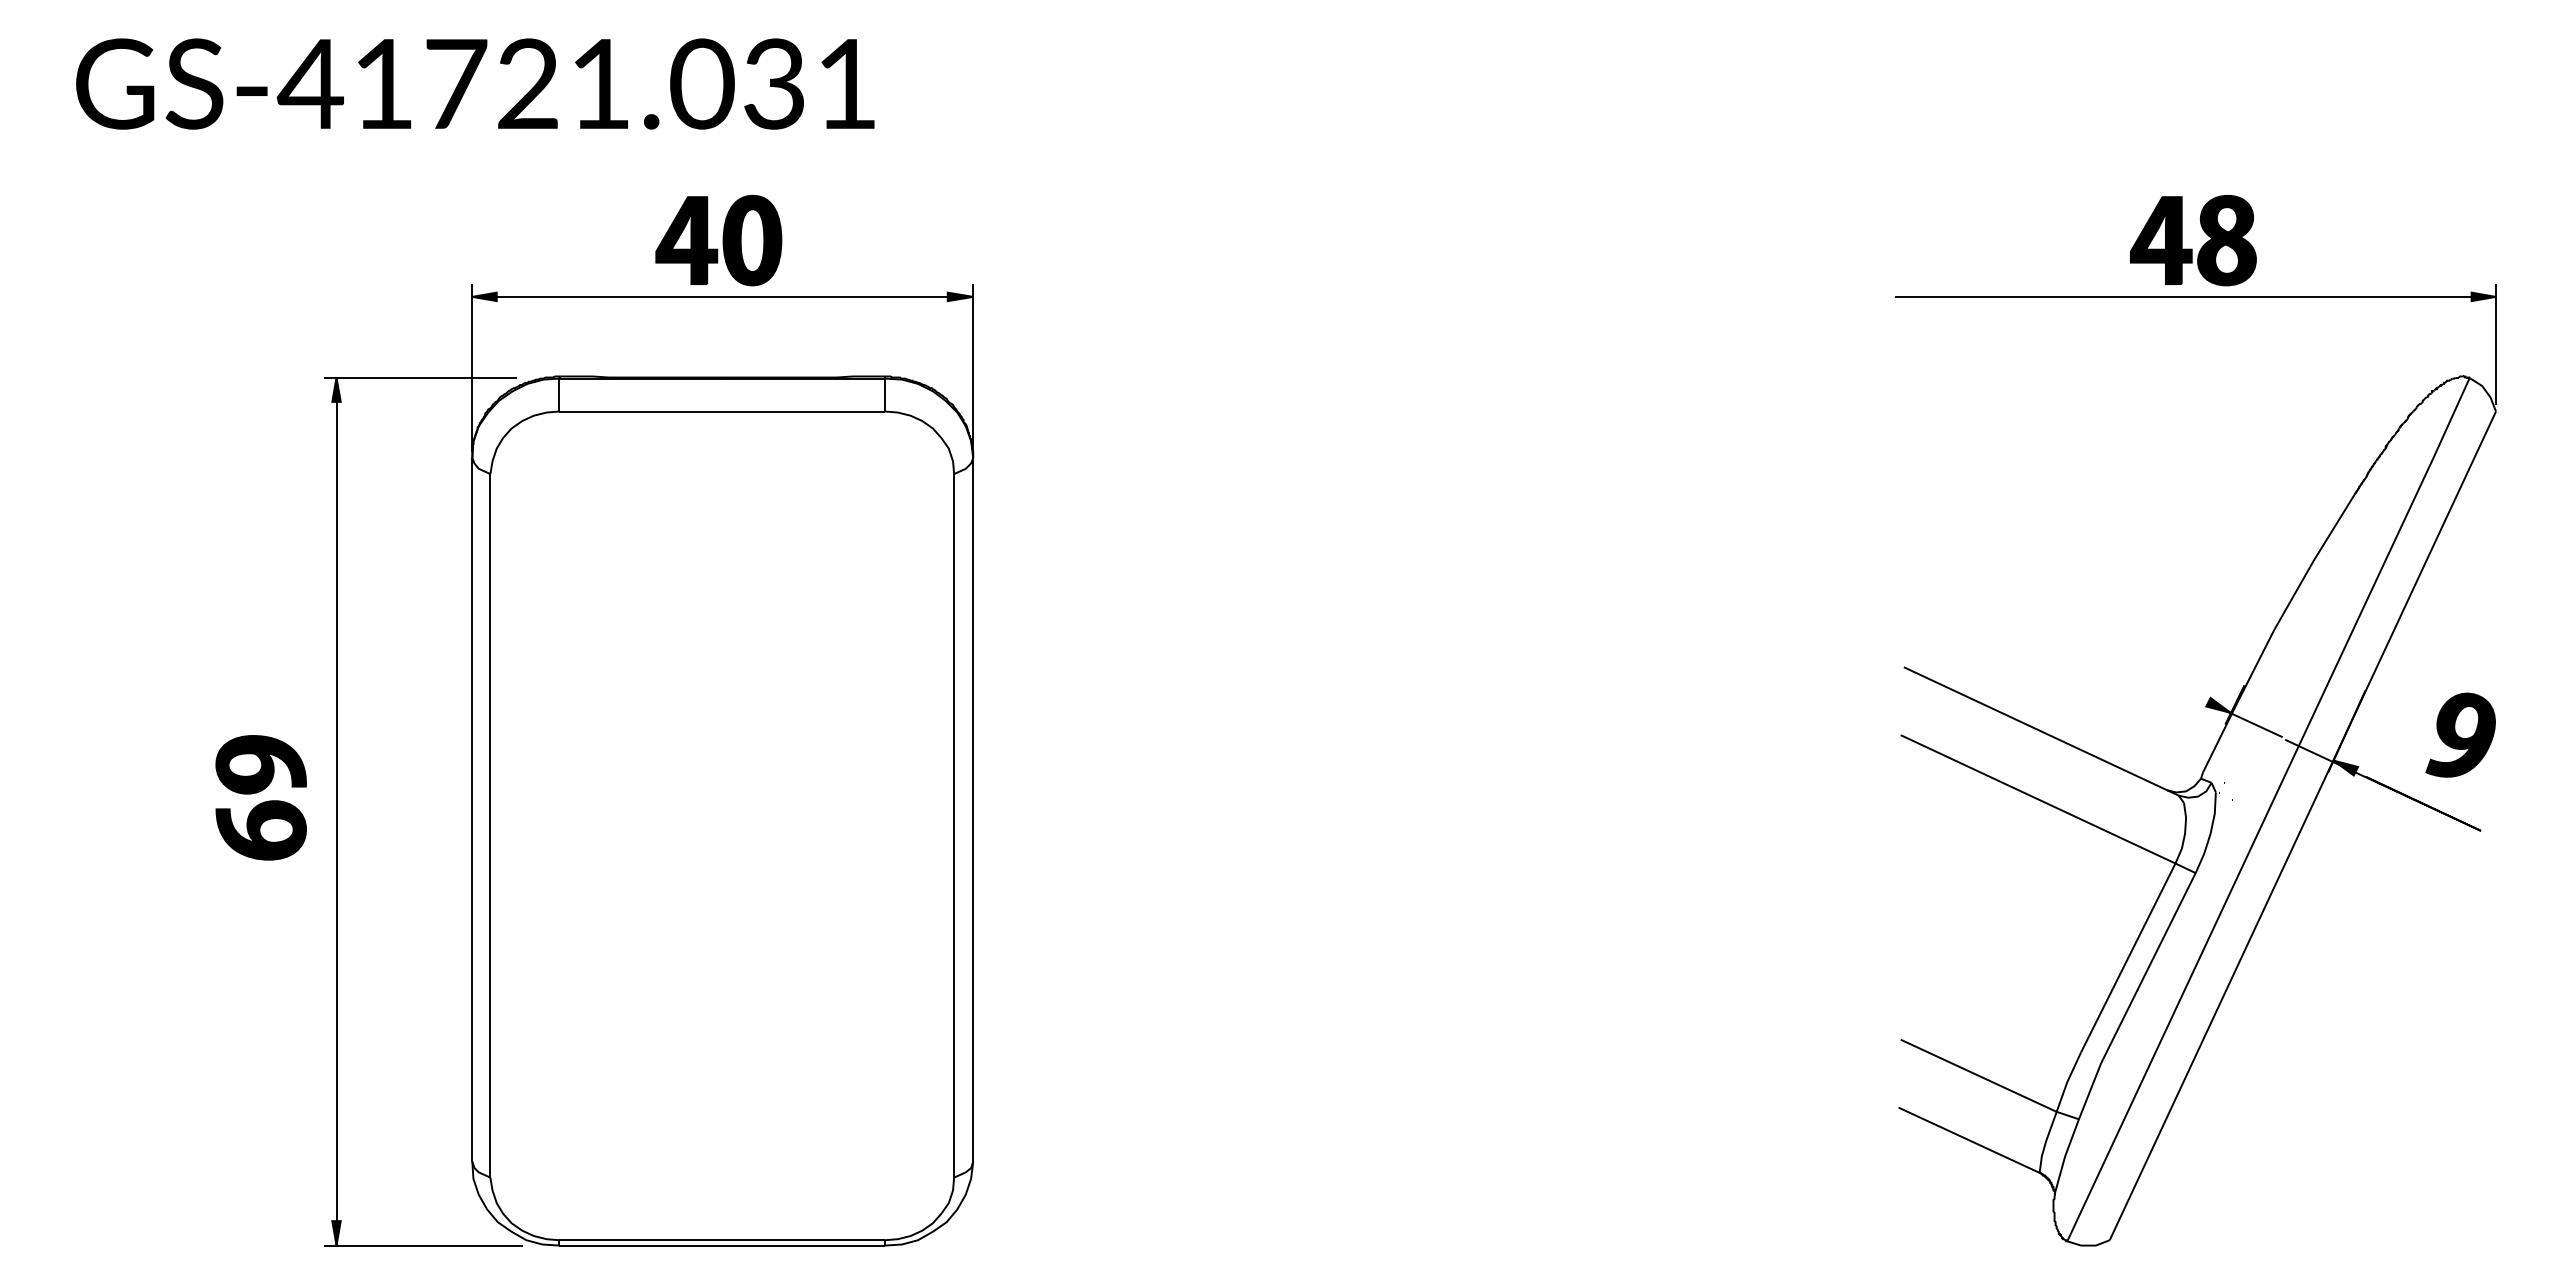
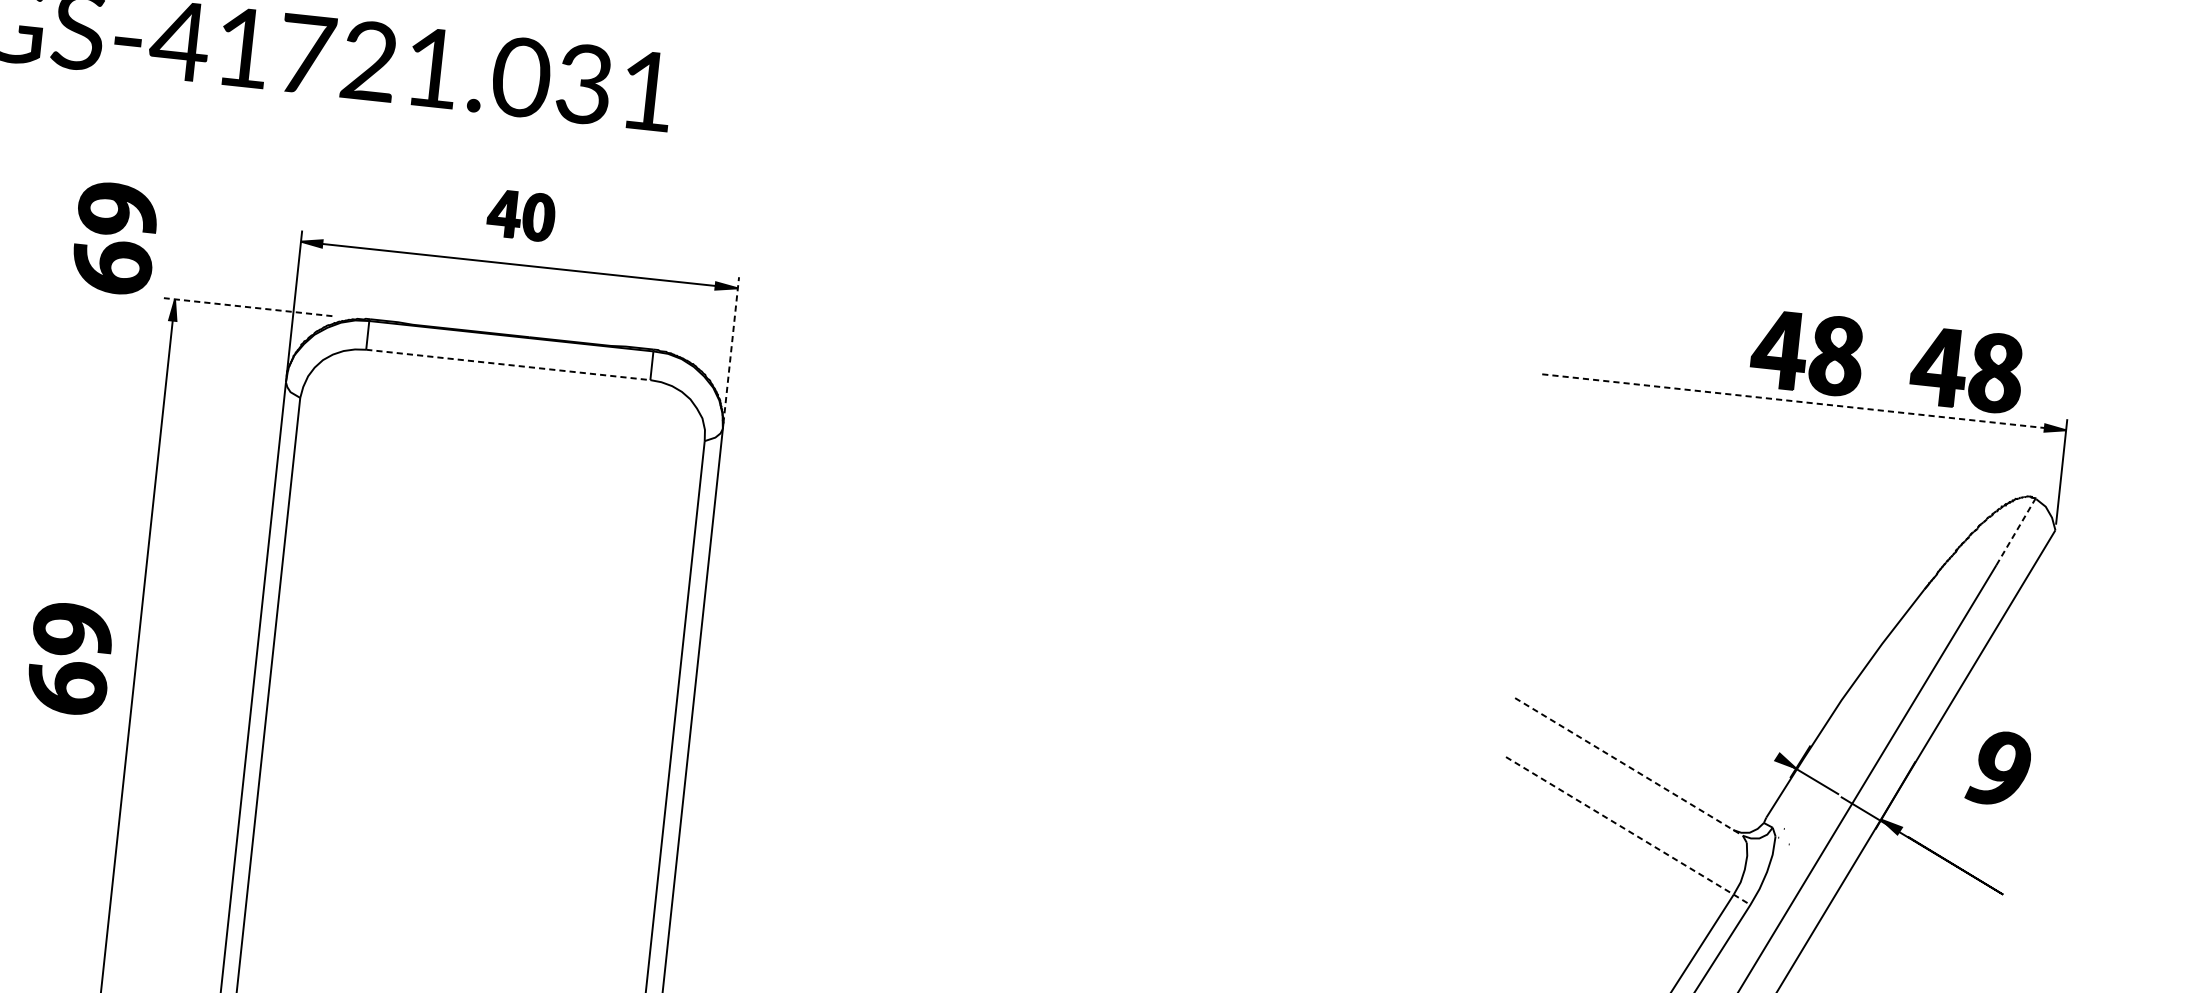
part: (718, 240) -> (520, 215), size x0.6
part: (2375, 248) -> (1965, 376), added
line: (2195, 296) -> (1804, 401), solid -> dashed
part: (260, 315) -> (114, 238), added
line: (973, 367) -> (731, 349), solid -> dashed
line: (420, 377) -> (248, 307), solid -> dashed
line: (722, 411) -> (508, 364), solid -> dashed
line: (2452, 416) -> (2017, 530), solid -> dashed
line: (2041, 731) -> (1629, 767), solid -> dashed
part: (2460, 734) -> (1998, 767), moved
line: (2048, 804) -> (1628, 831), solid -> dashed

